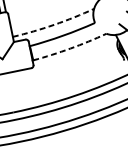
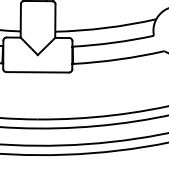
arc: (54, 24) -> (106, 27), dashed -> solid
arc: (70, 48) -> (119, 59), dashed -> solid

